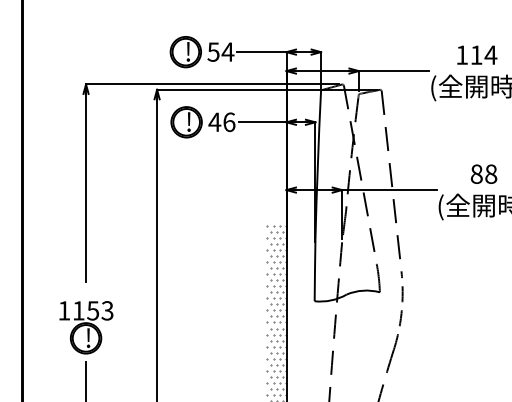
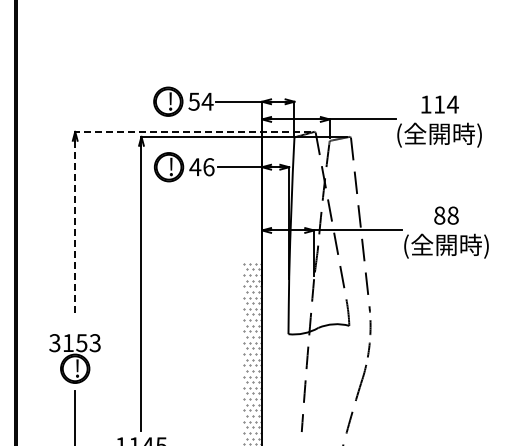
line: (211, 84) -> (192, 131), solid -> dashed
line: (86, 187) -> (75, 228), solid -> dashed
text: (63, 311) -> (54, 343), 1153 -> 3153

